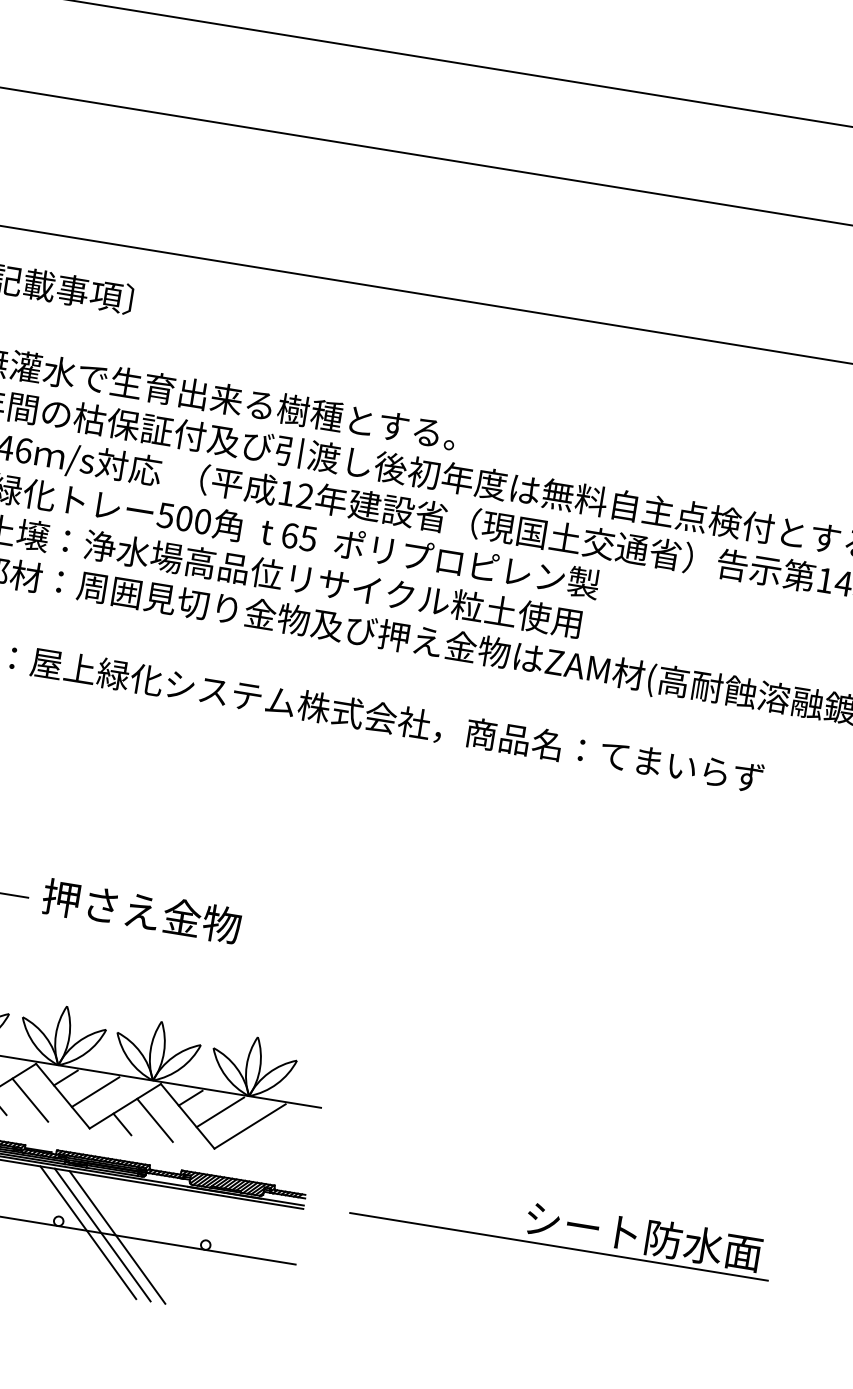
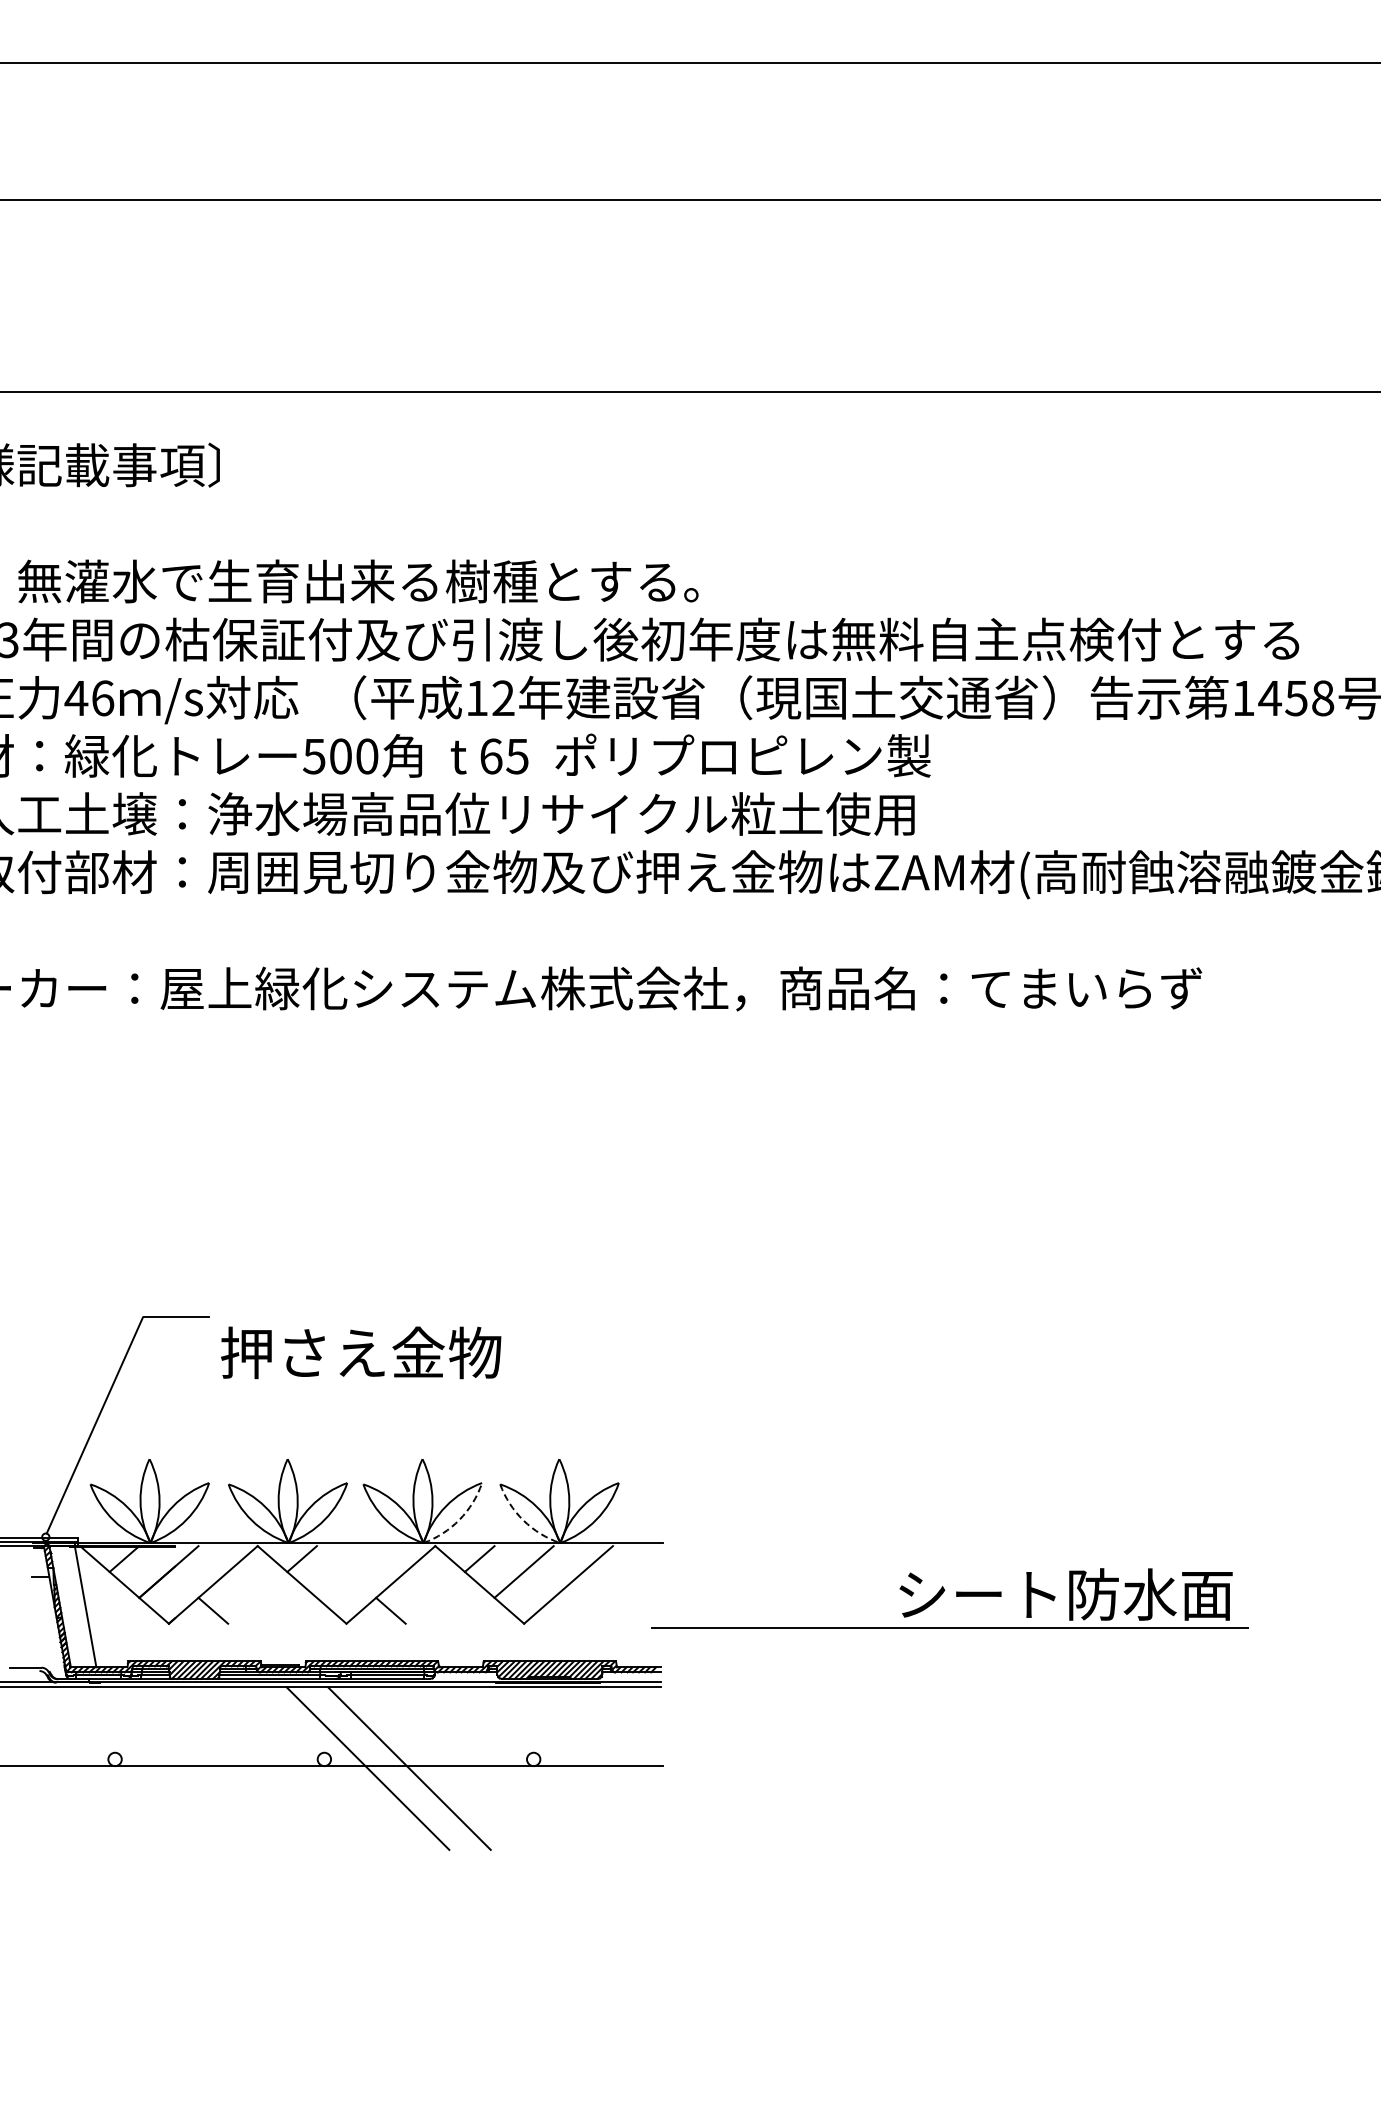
text: (142, 911) -> (361, 1352), moved
arc: (180, 1068) -> (459, 1519), solid -> dashed
arc: (225, 1076) -> (523, 1520), solid -> dashed
line: (95, 1091) -> (346, 1571), removed
line: (30, 1099) -> (257, 1597), removed
line: (154, 1120) -> (434, 1597), removed
part: (567, 1225) -> (956, 1596), moved
line: (102, 1234) -> (388, 1768), removed

